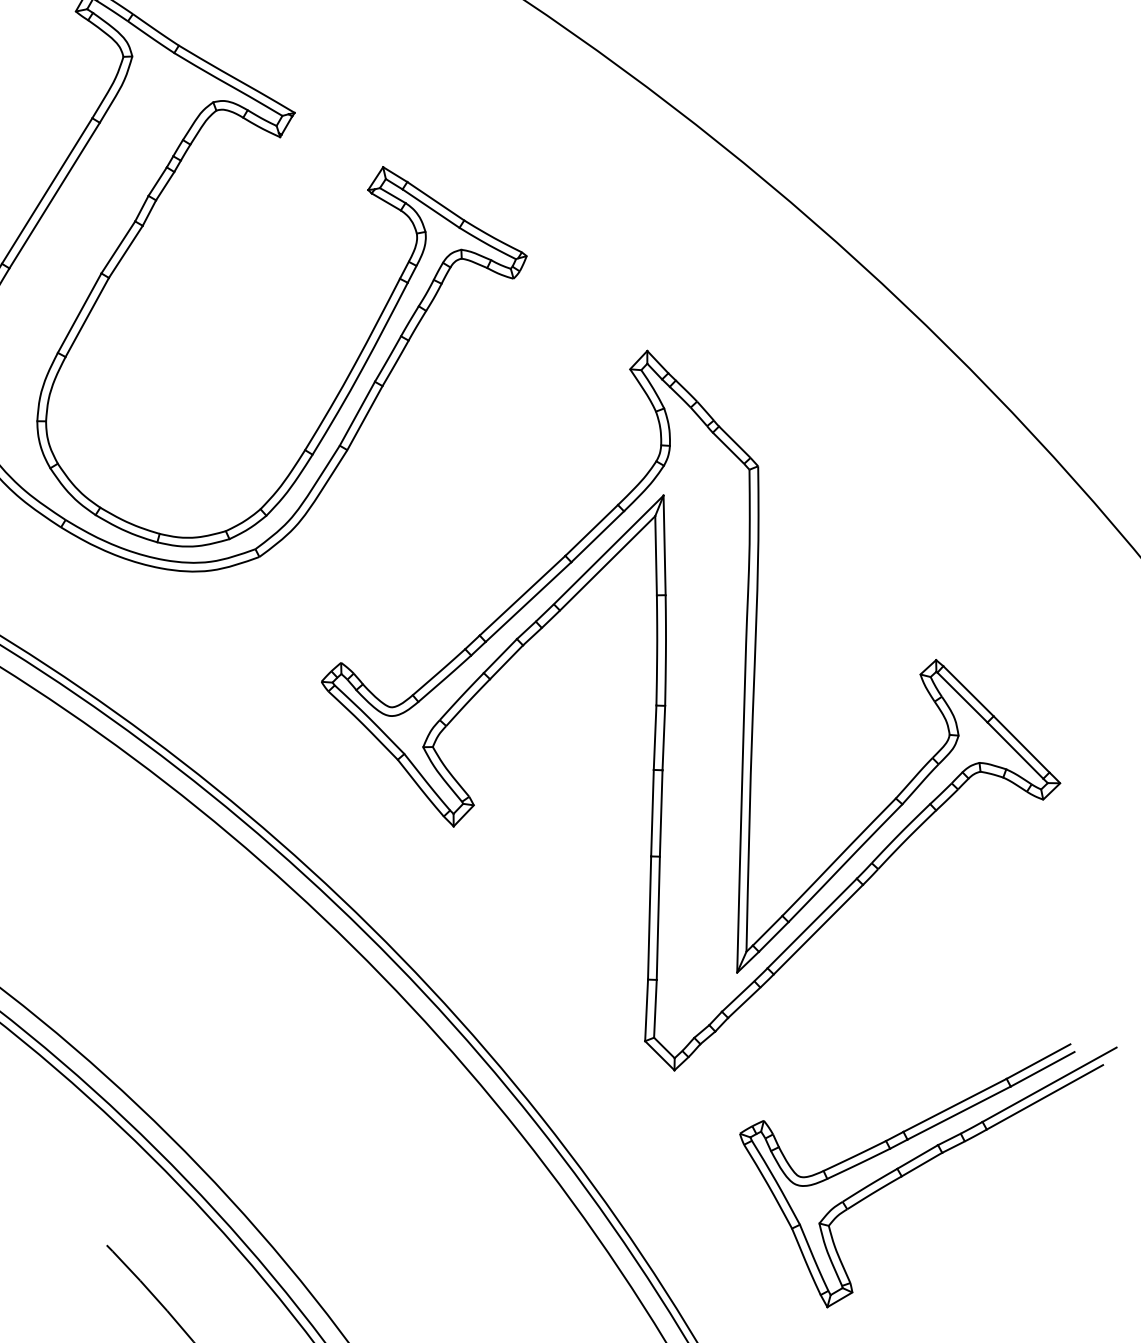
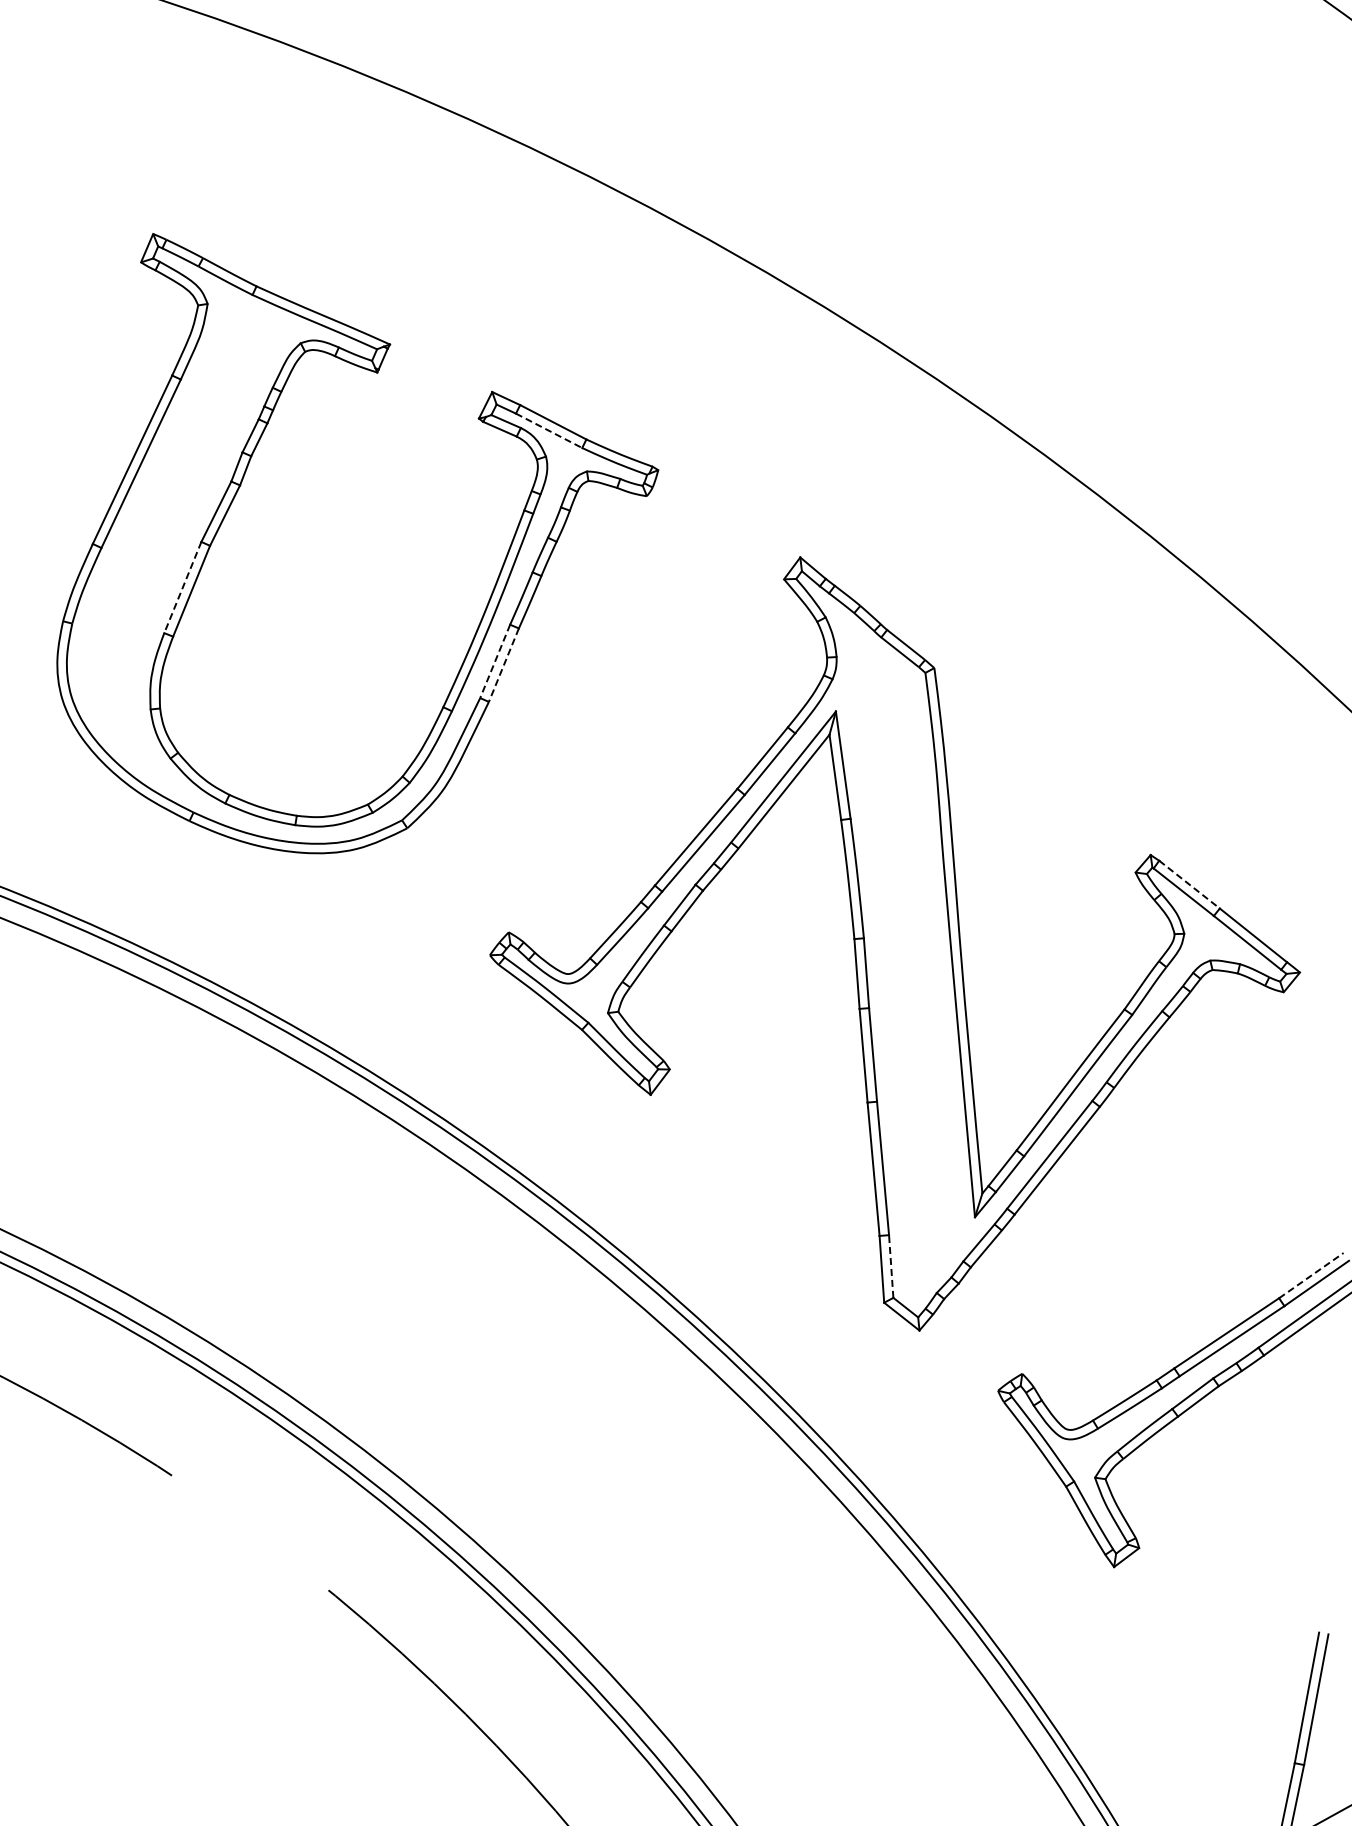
line: (431, 209) -> (549, 431), solid -> dashed
line: (79, 314) -> (182, 588), solid -> dashed
line: (357, 413) -> (495, 661), solid -> dashed
line: (364, 418) -> (503, 665), solid -> dashed
line: (968, 691) -> (1189, 884), solid -> dashed
line: (655, 1008) -> (891, 1266), solid -> dashed
line: (1038, 1061) -> (1311, 1275), solid -> dashed

